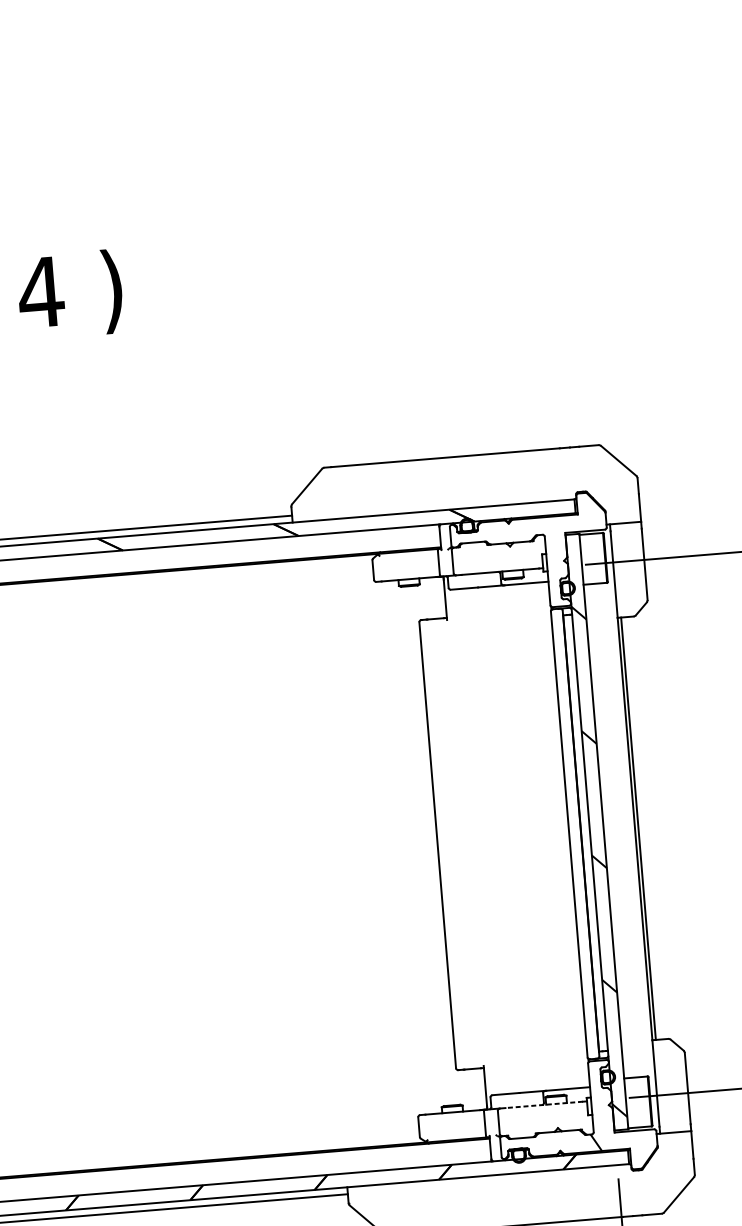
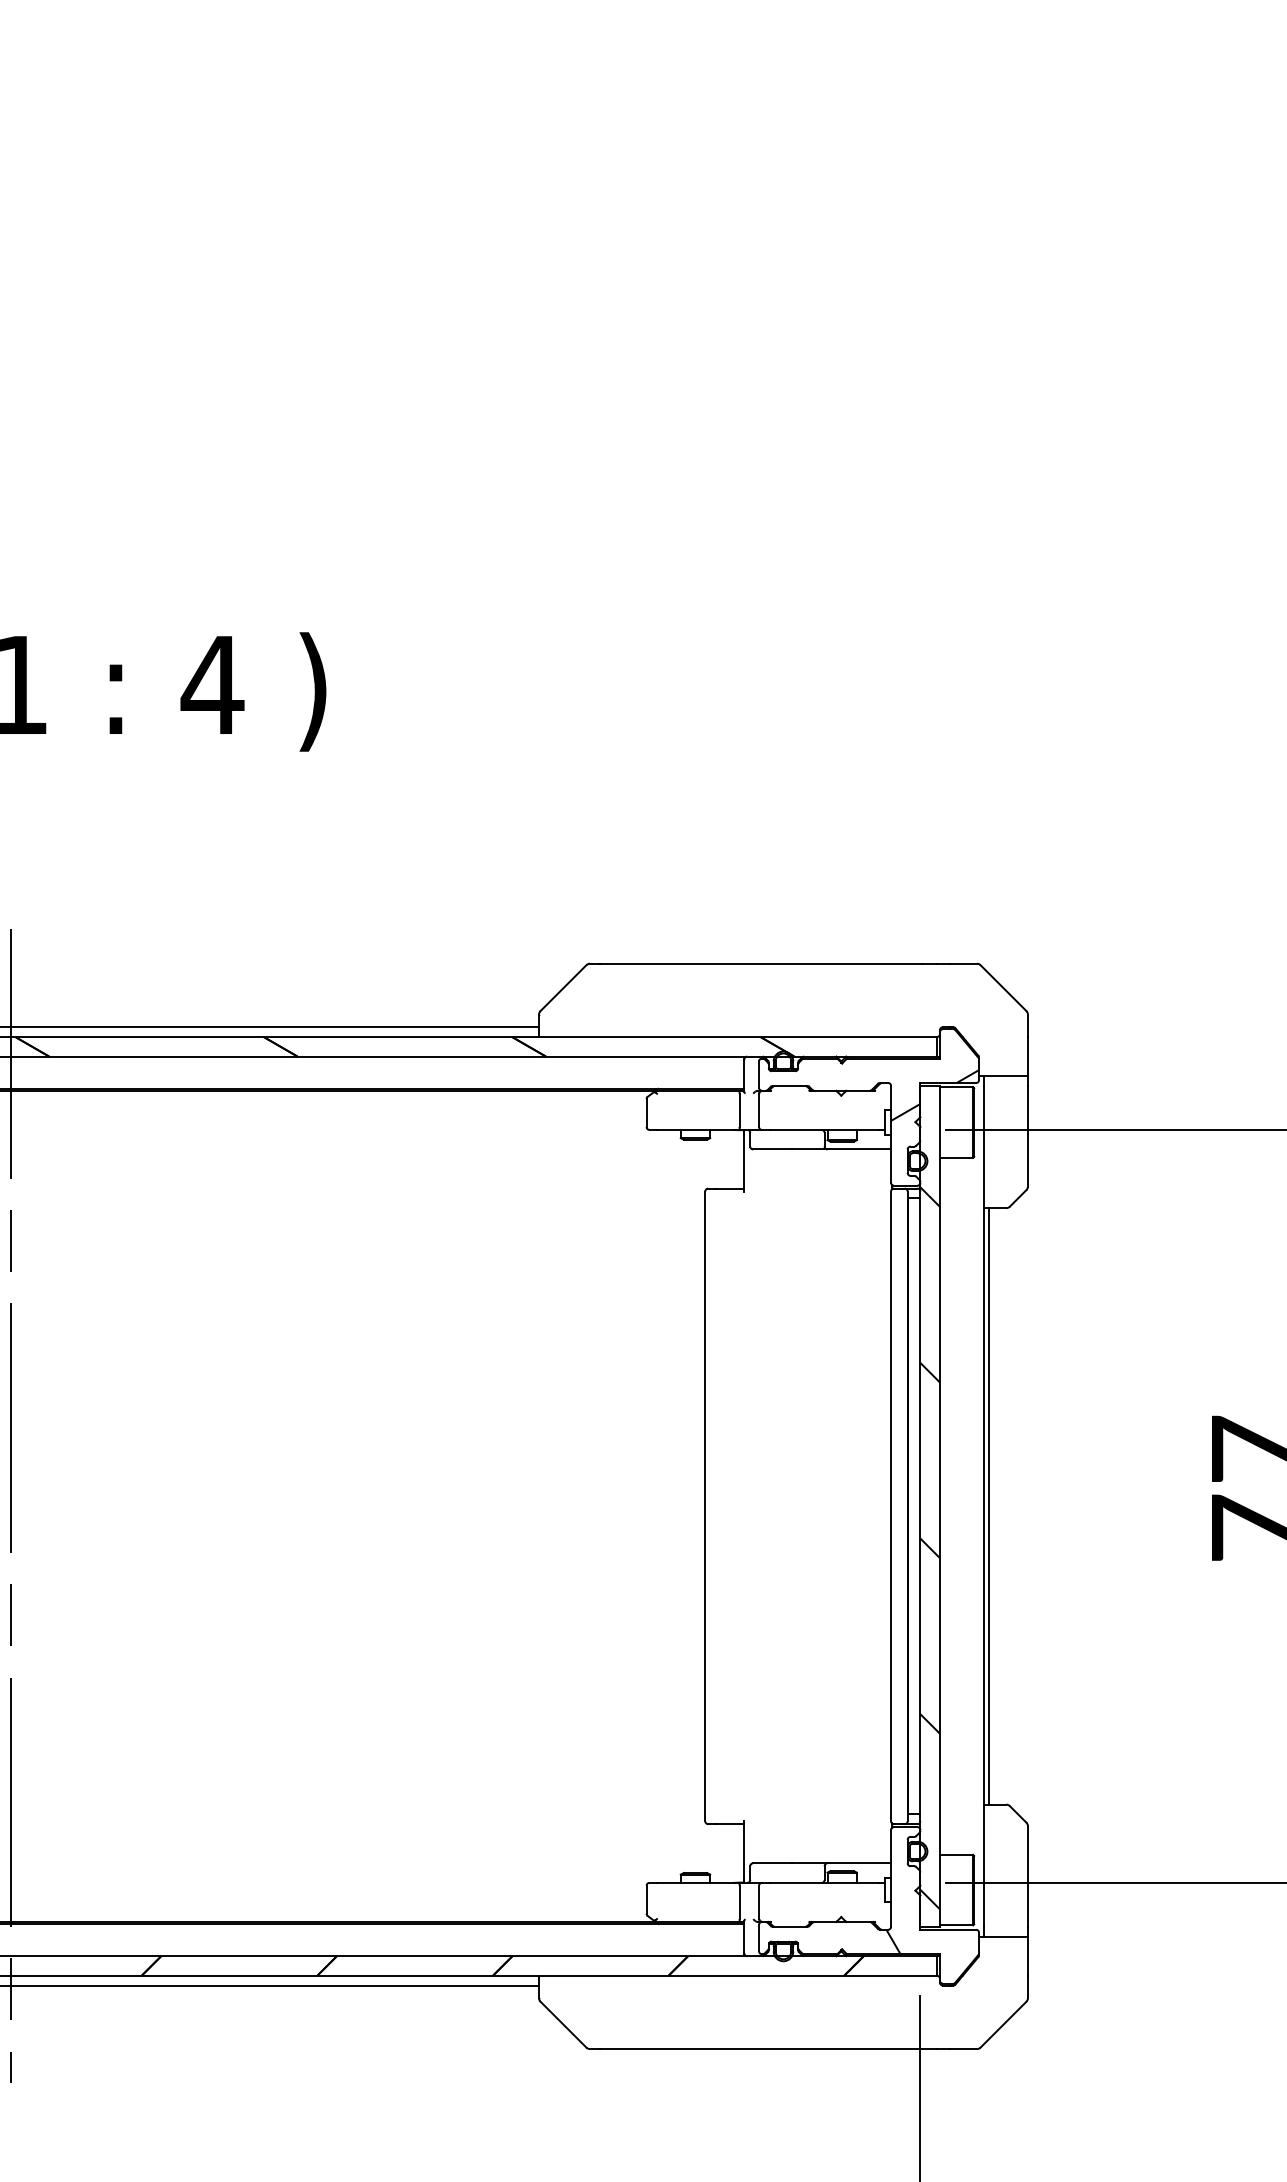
hatch: (576, 540) -> (935, 1095), added
line: (544, 1104) -> (824, 1882), dashed -> solid

